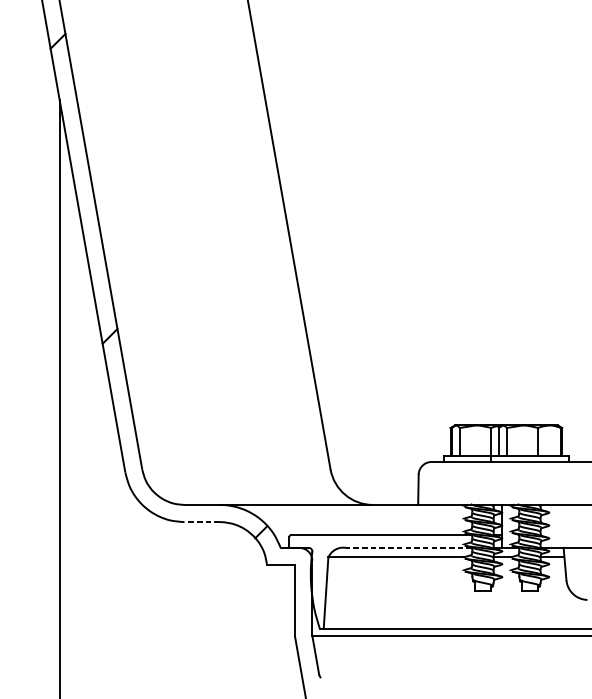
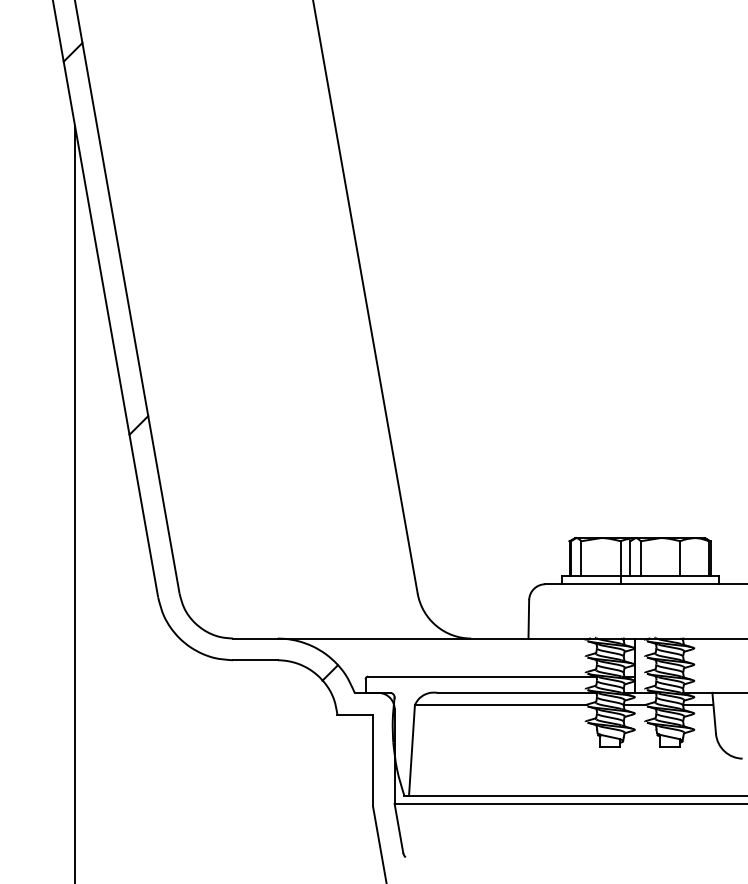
line: (201, 522) -> (254, 660), dashed -> solid
line: (408, 547) -> (516, 692), dashed -> solid

